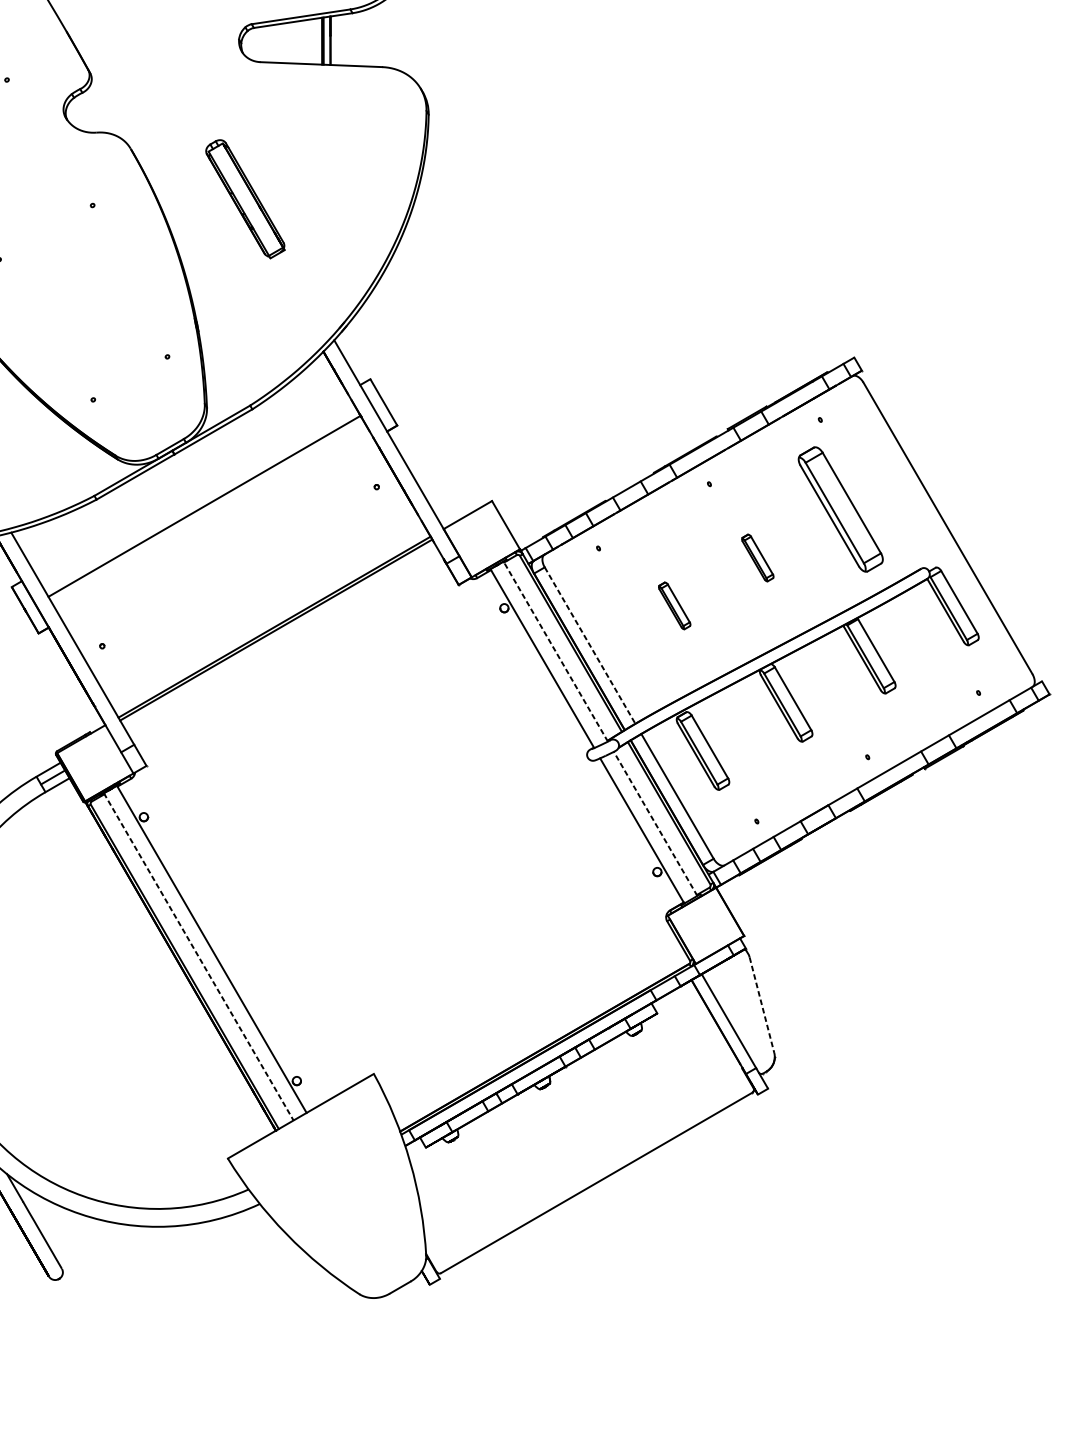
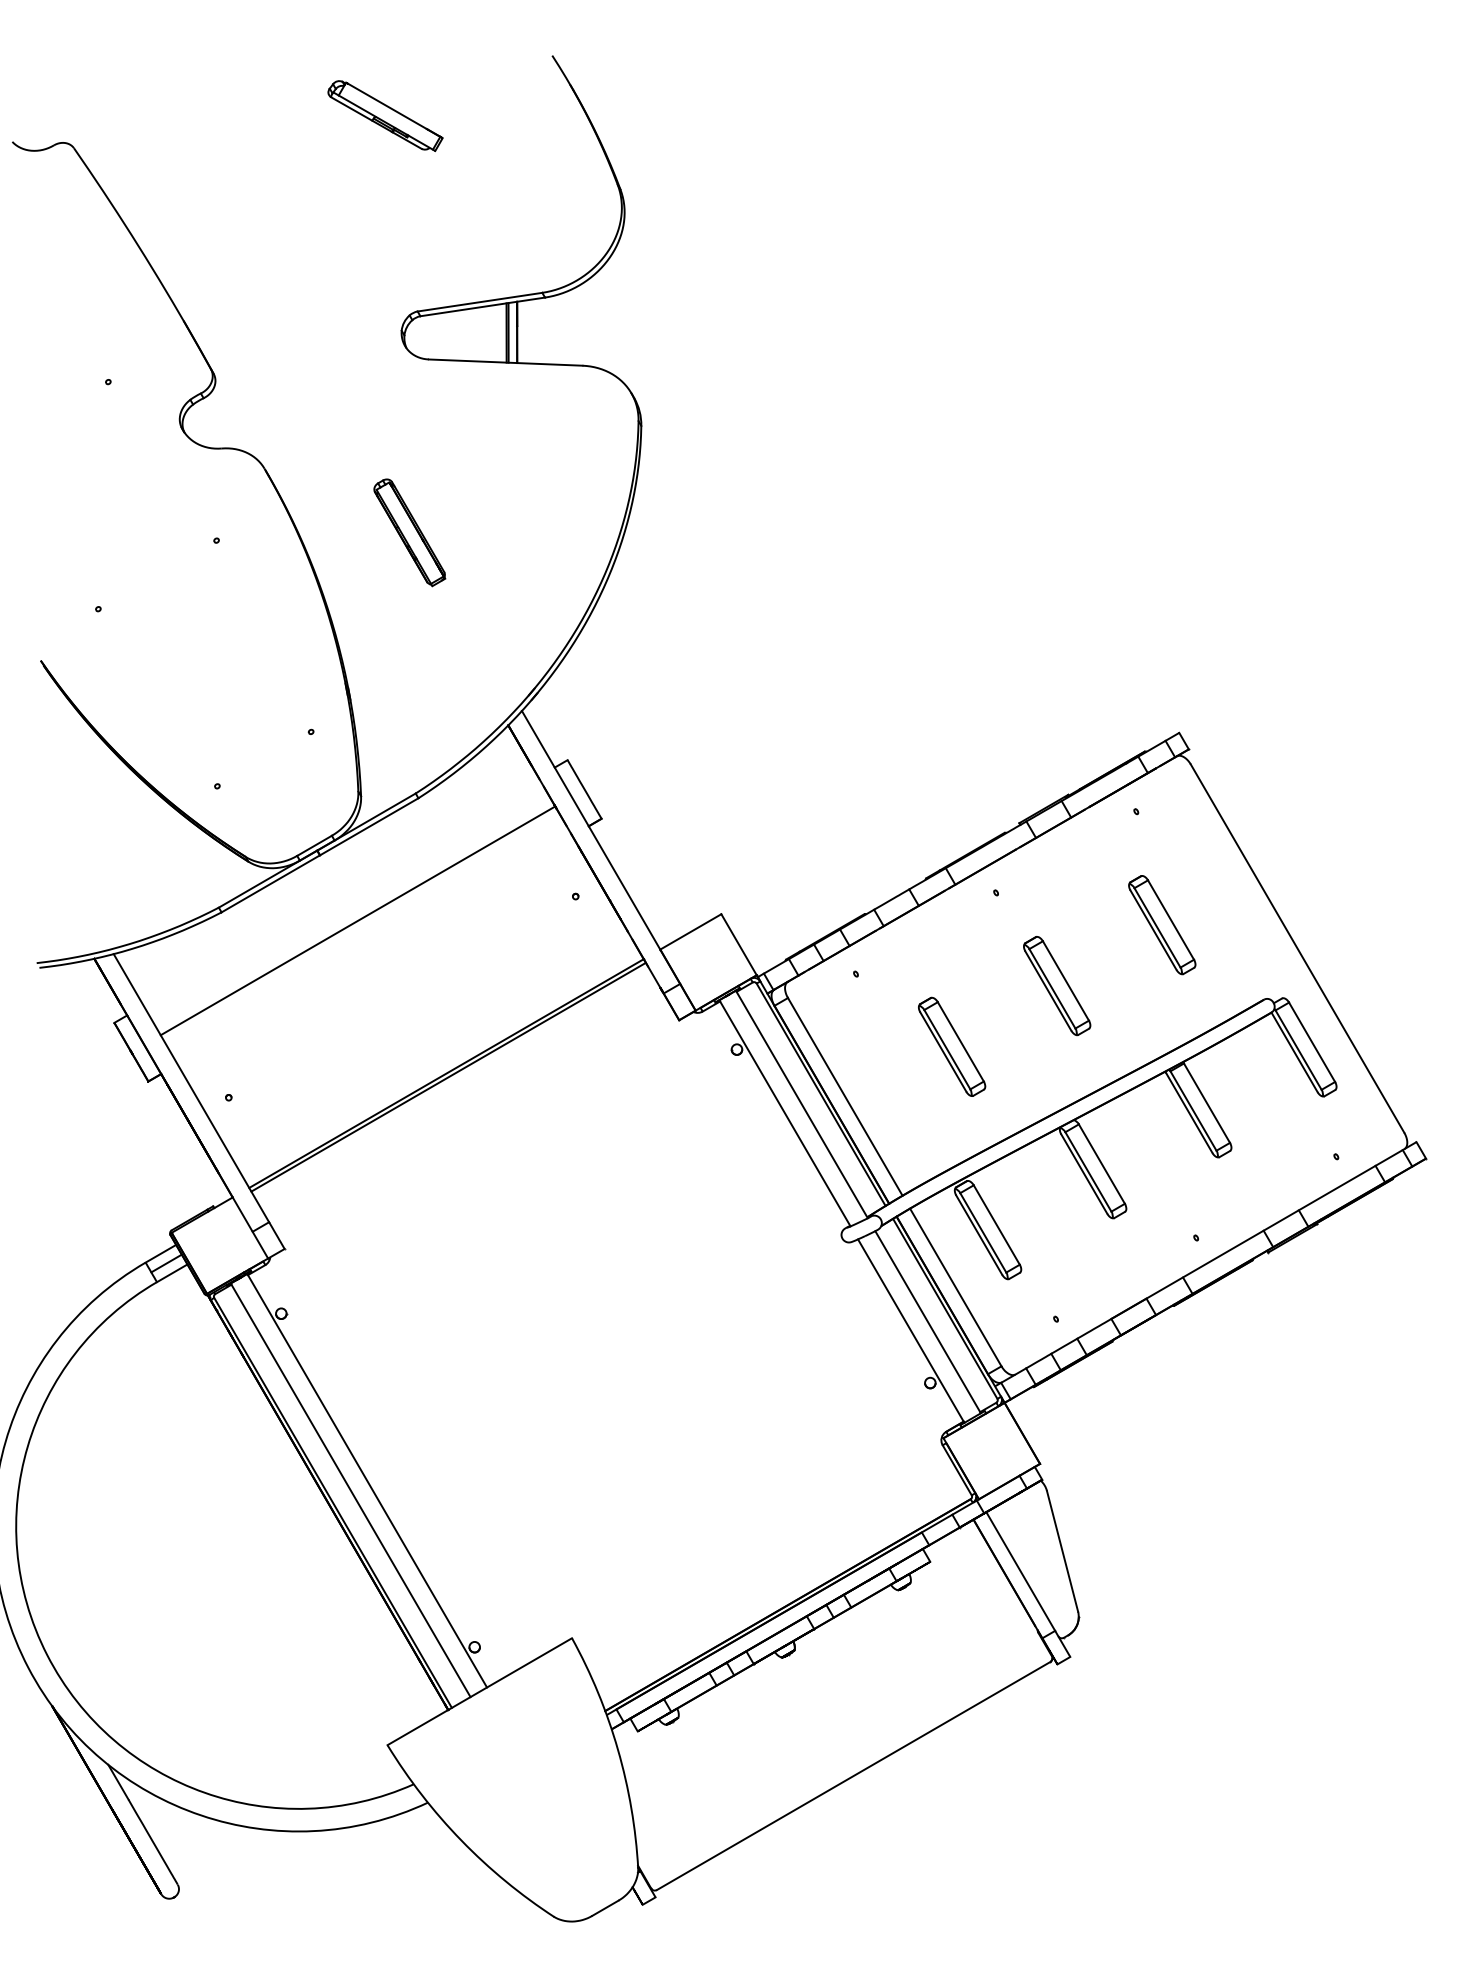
part: (245, 199) -> (409, 532), size x0.71
part: (841, 510) -> (1162, 925), size x0.62
part: (757, 558) -> (1057, 986), size x1.67
part: (674, 605) -> (952, 1046), size x1.67
line: (590, 646) -> (845, 1097), dashed -> solid
line: (555, 651) -> (801, 1104), dashed -> solid
line: (655, 823) -> (927, 1321), dashed -> solid
line: (198, 957) -> (350, 1490), dashed -> solid
line: (761, 1005) -> (1062, 1551), dashed -> solid

